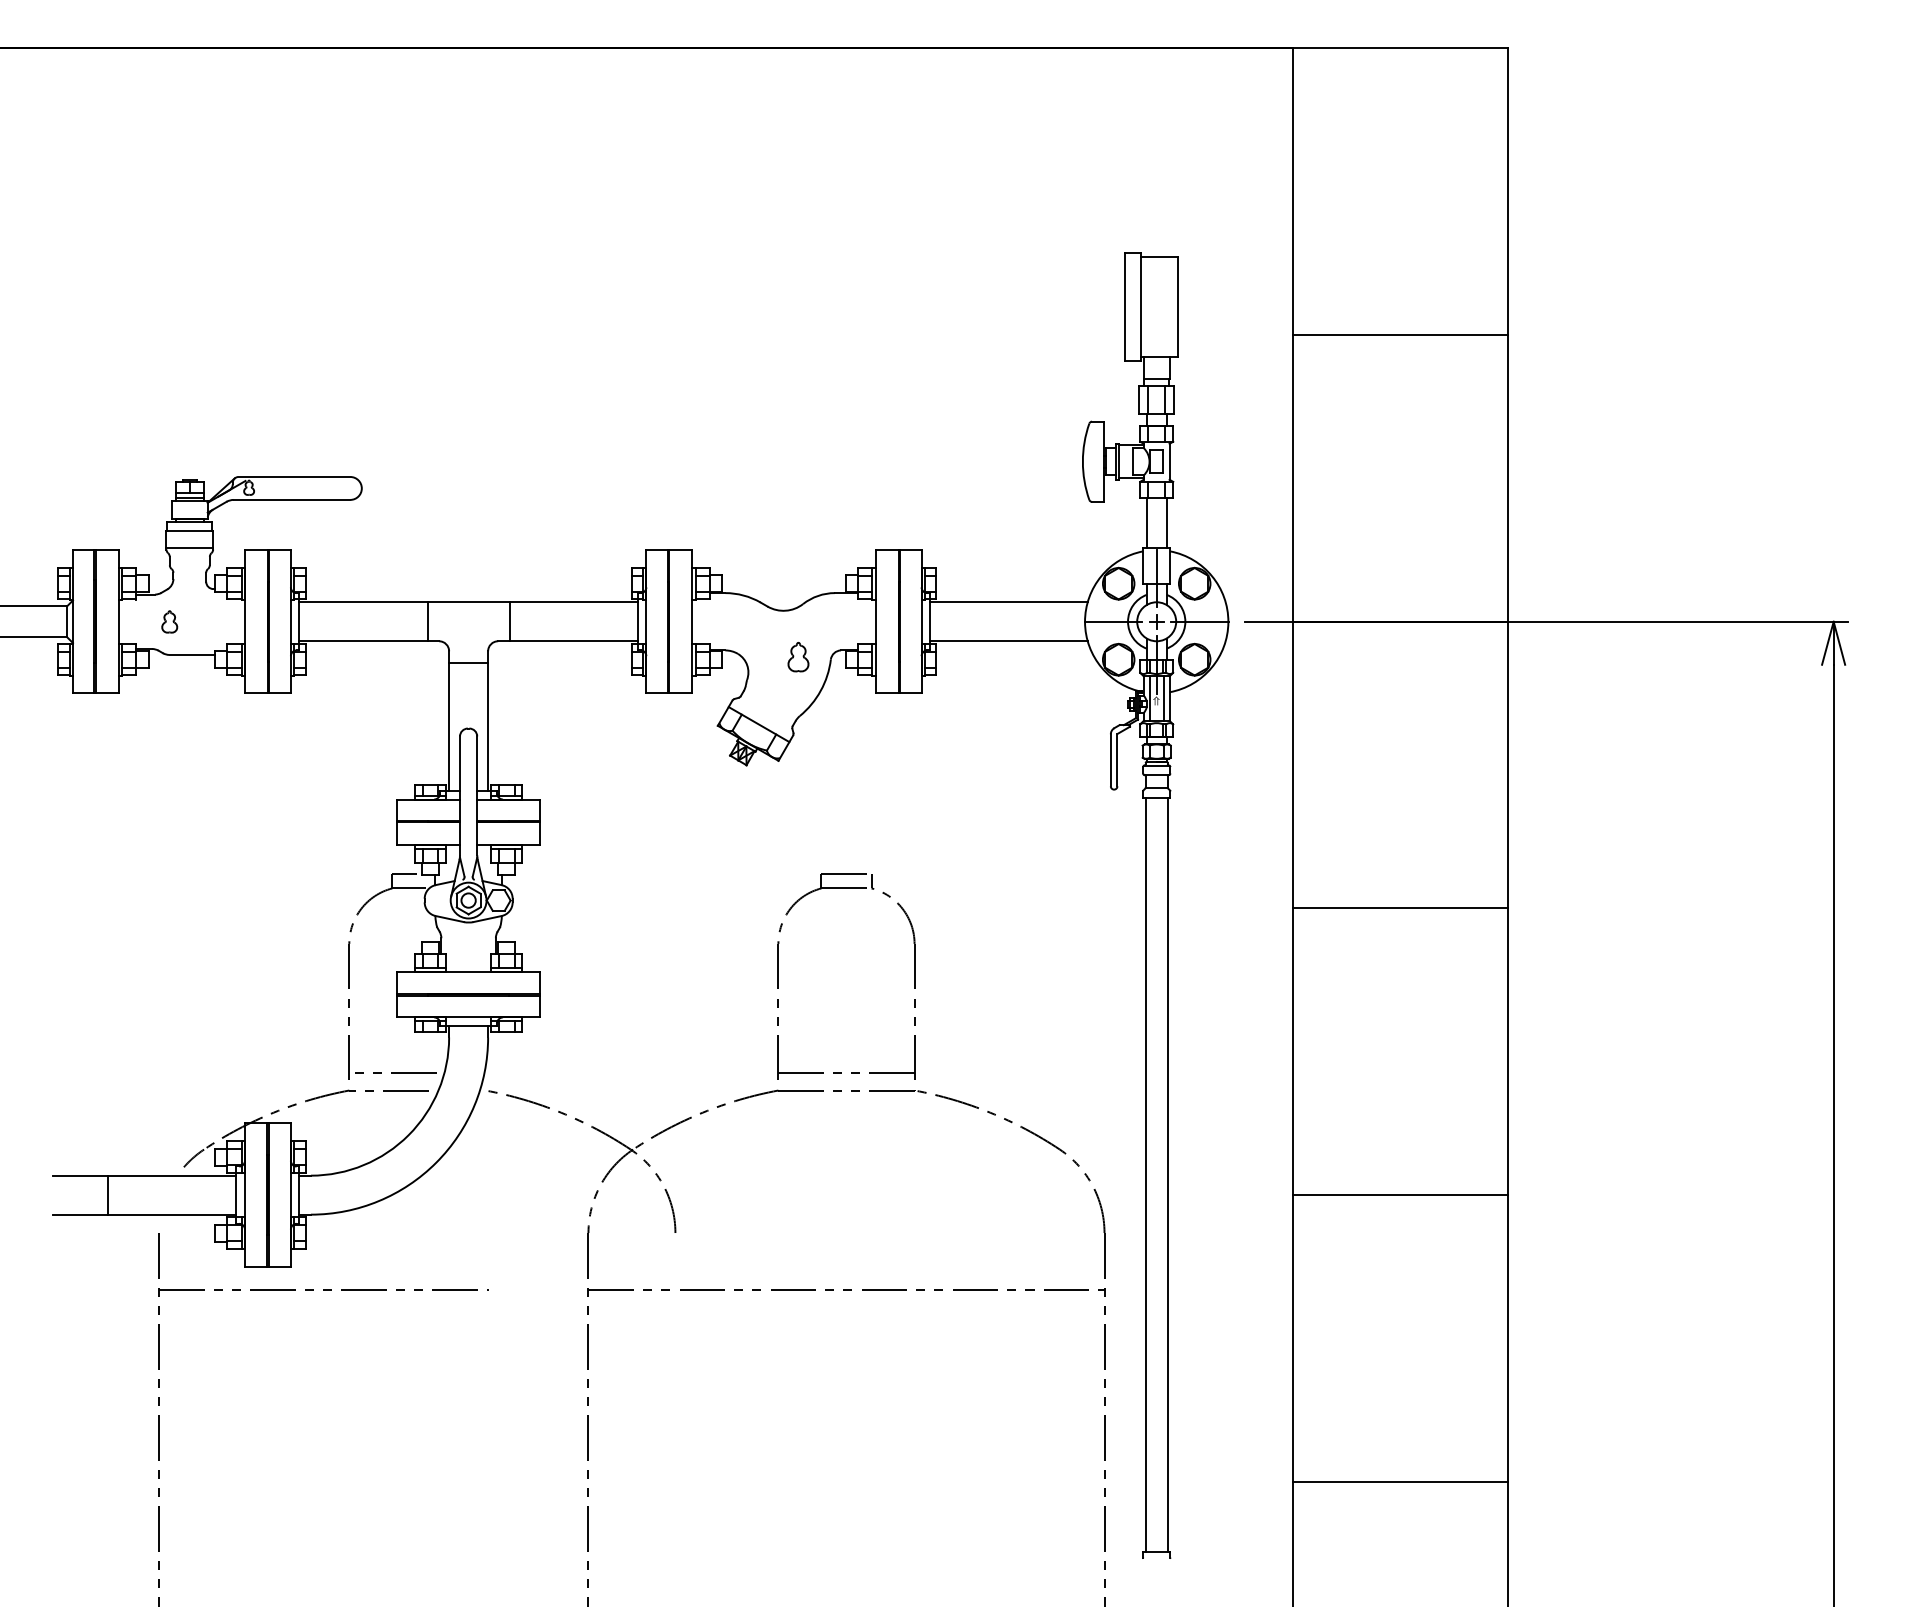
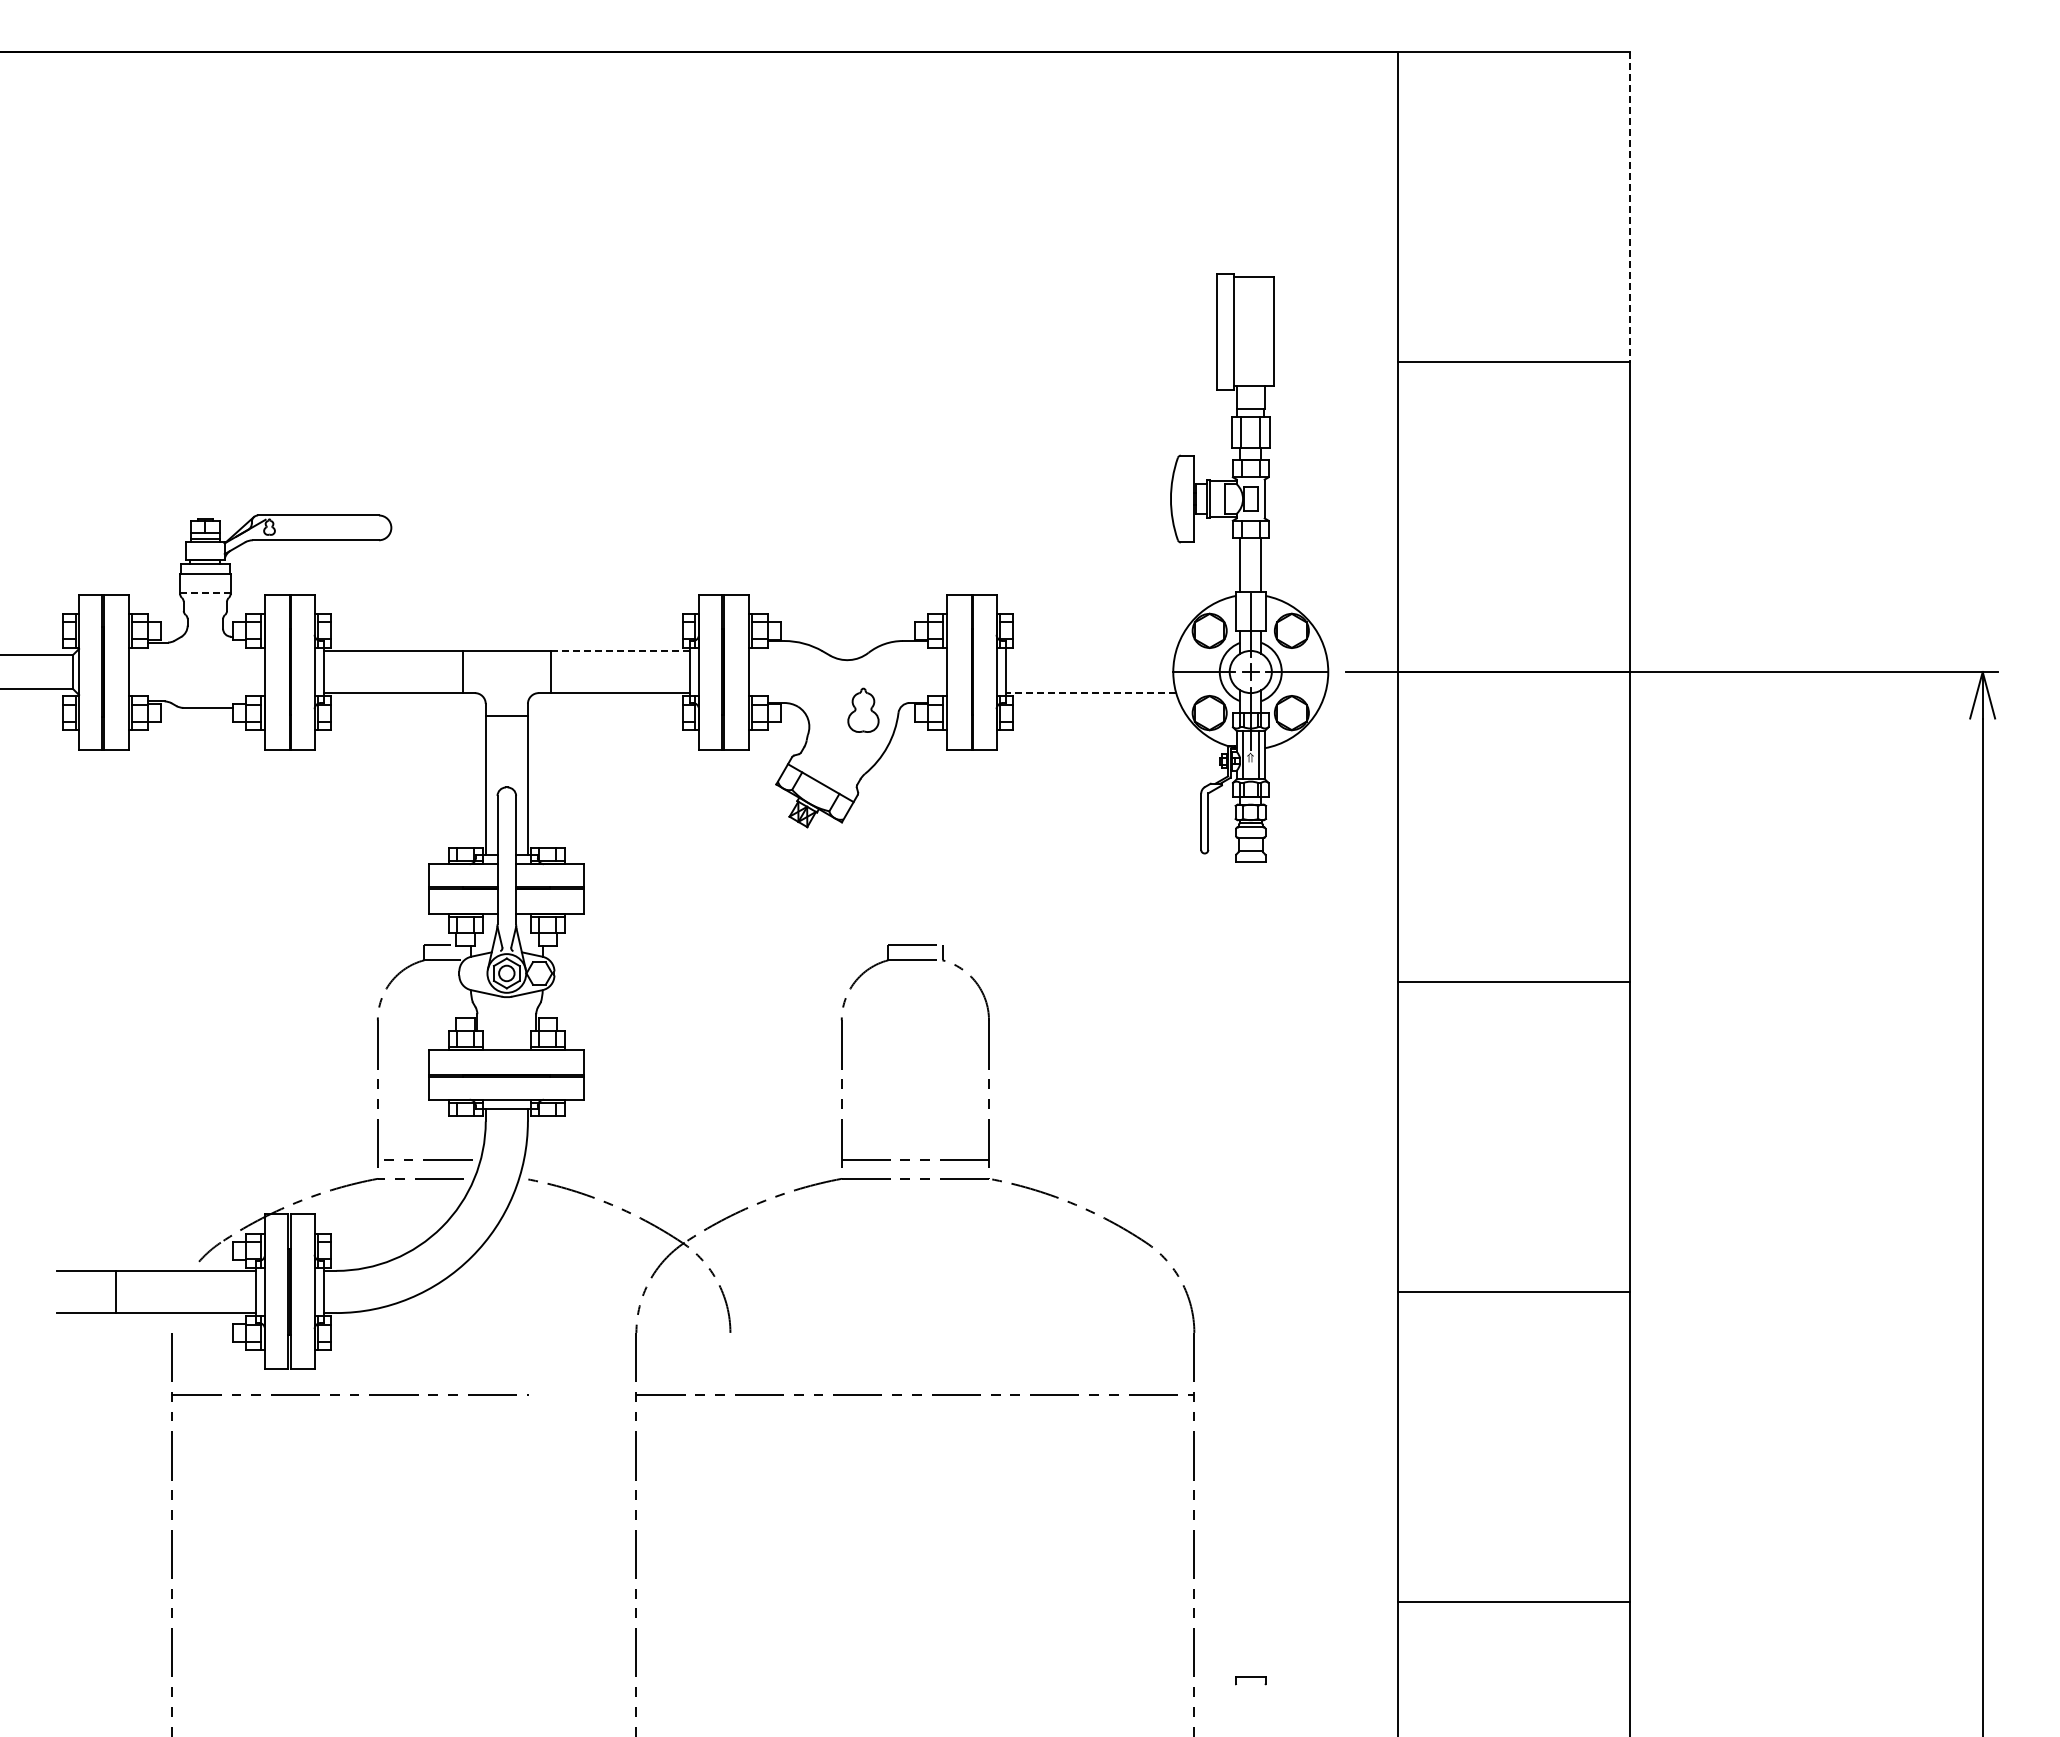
line: (1507, 192) -> (1630, 207), solid -> dashed
line: (188, 548) -> (204, 592), solid -> dashed
line: (573, 601) -> (620, 650), solid -> dashed
line: (1008, 601) -> (1090, 650), removed
part: (169, 621) -> (183, 671), removed
line: (1008, 641) -> (1090, 693), solid -> dashed
part: (798, 656) -> (863, 709), size x1.4
line: (1145, 1174) -> (1238, 1269), removed
line: (1167, 1174) -> (1262, 1269), removed

